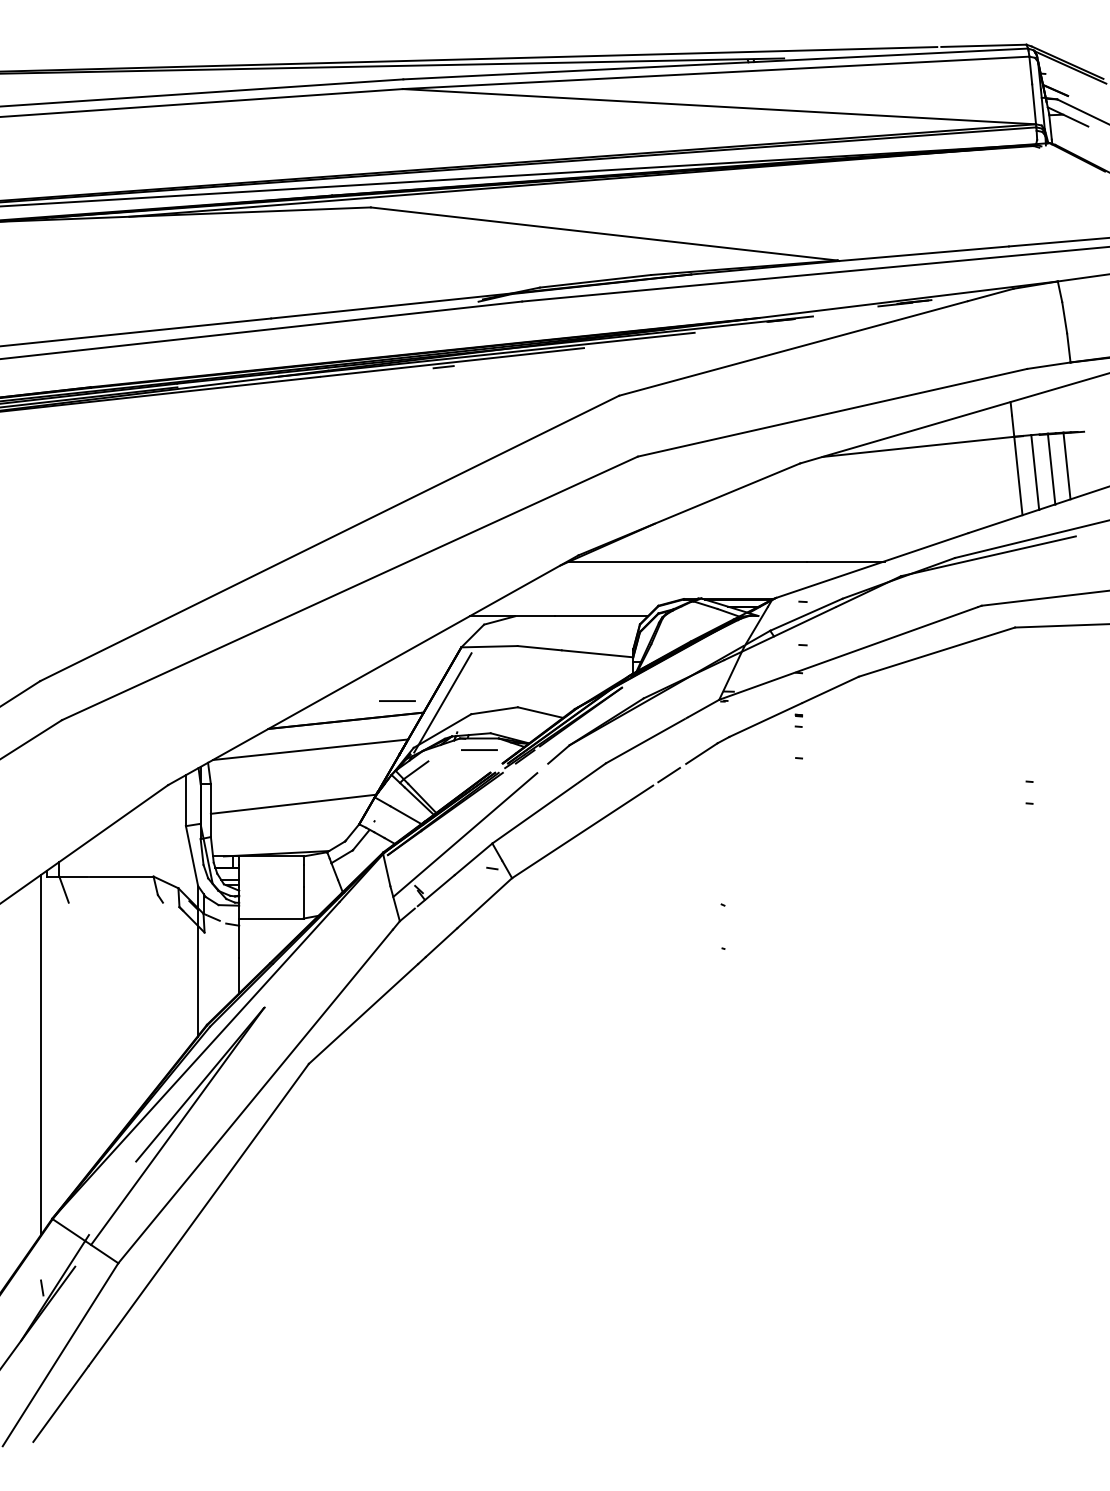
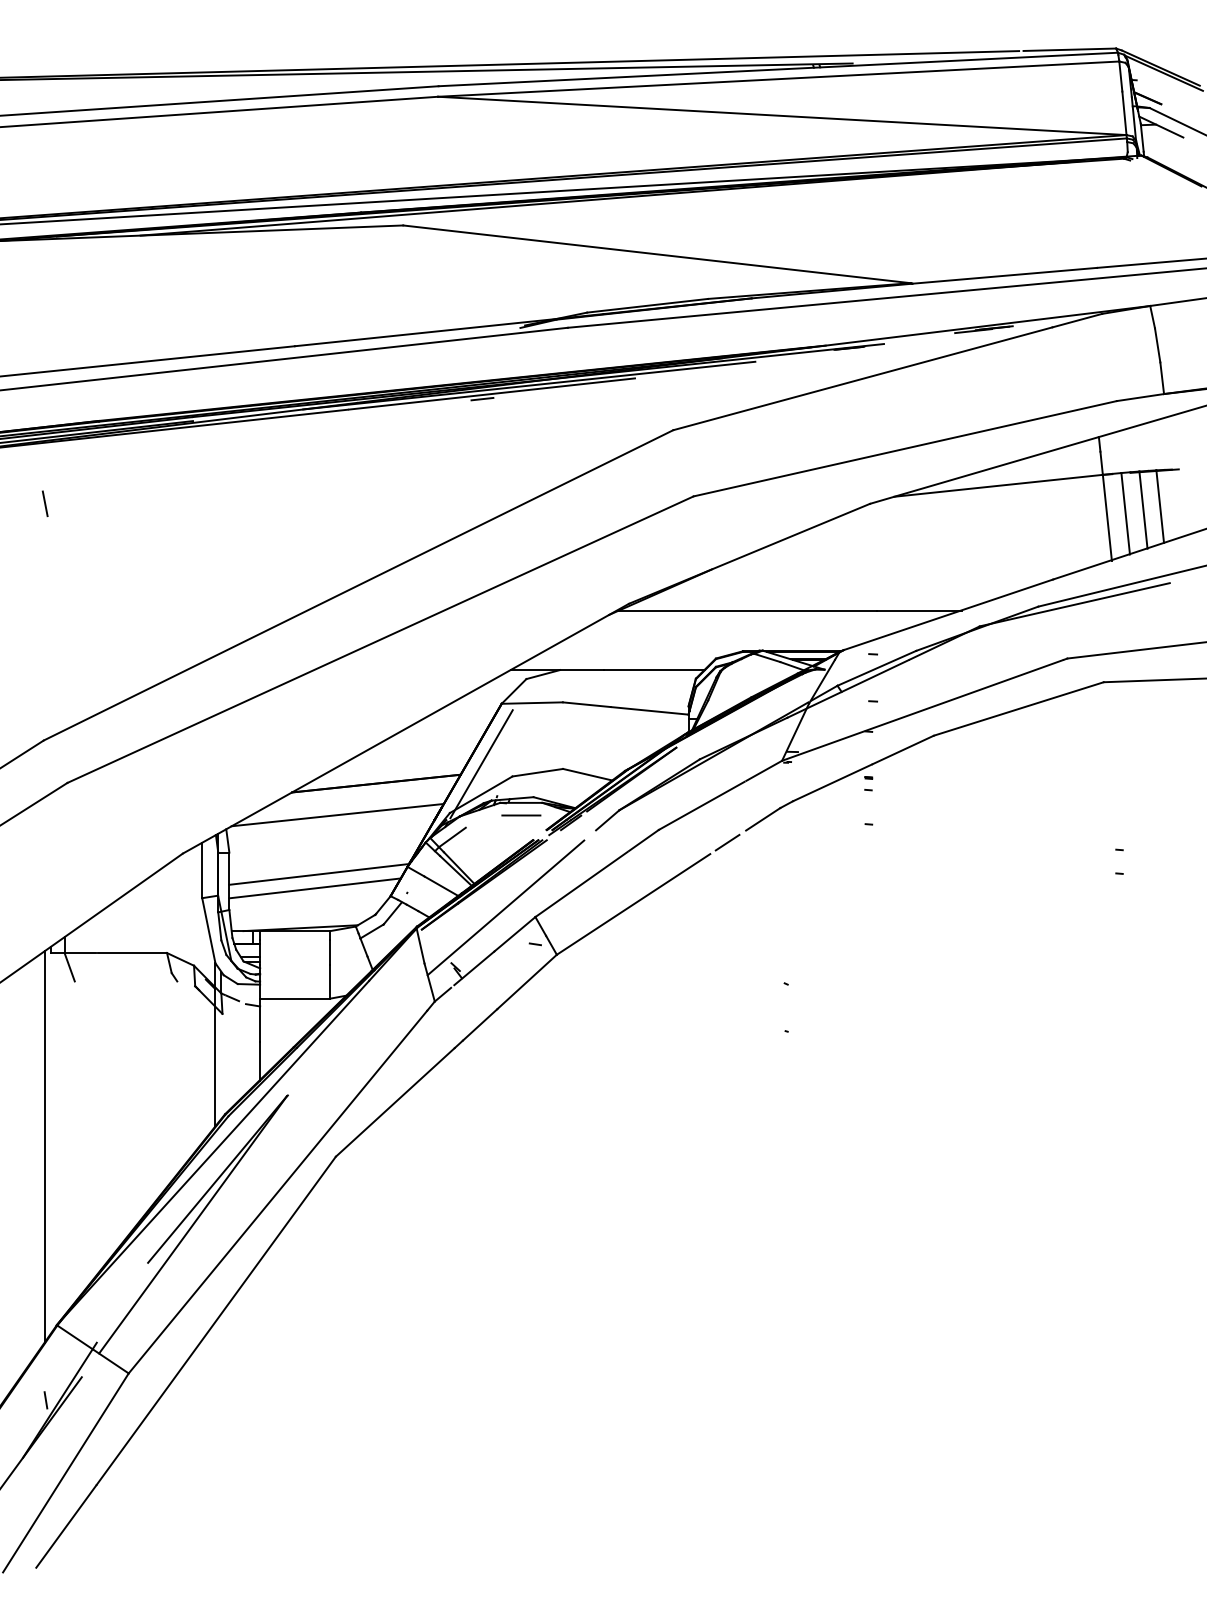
line: (41, 463) -> (45, 503), added
line: (397, 700) -> (432, 761), removed
line: (289, 817) -> (314, 888), added

